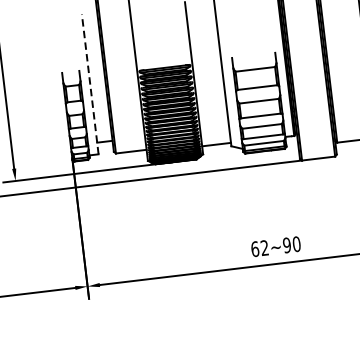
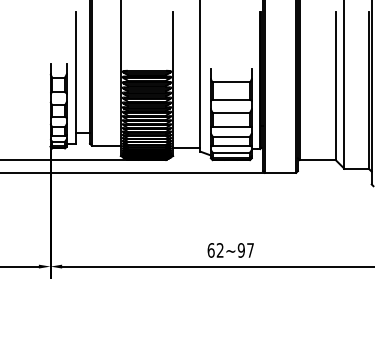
line: (90, 83) -> (75, 77), dashed -> solid
text: (296, 244) -> (250, 250), 62~90 -> 62~97

